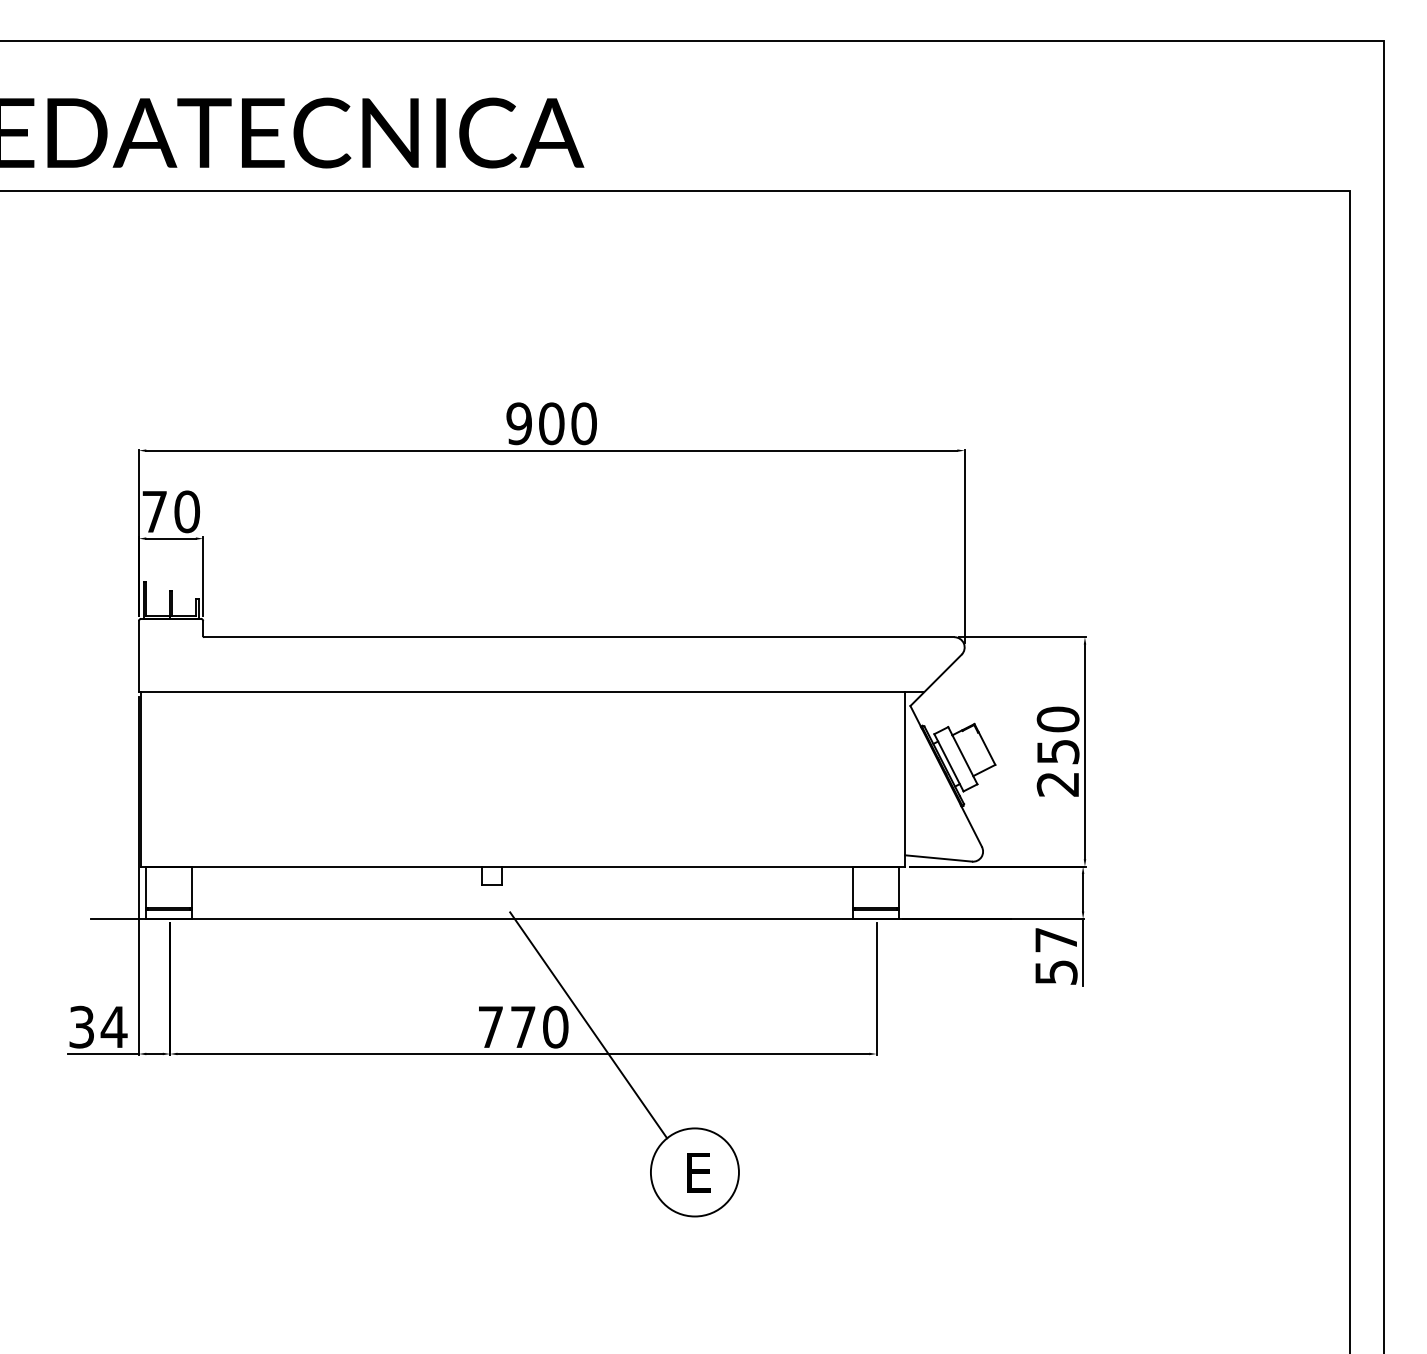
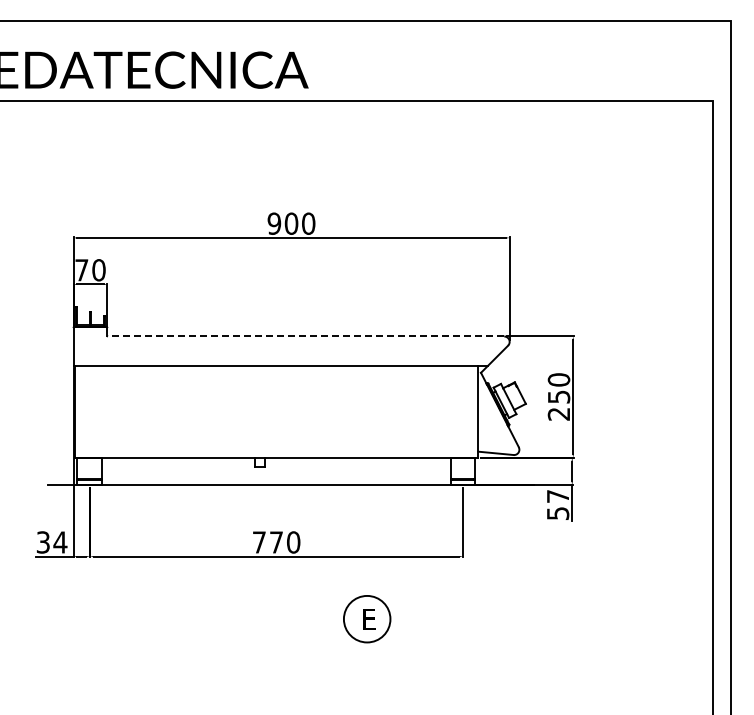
line: (578, 637) -> (305, 336), solid -> dashed
line: (587, 1025) -> (310, 541), removed

